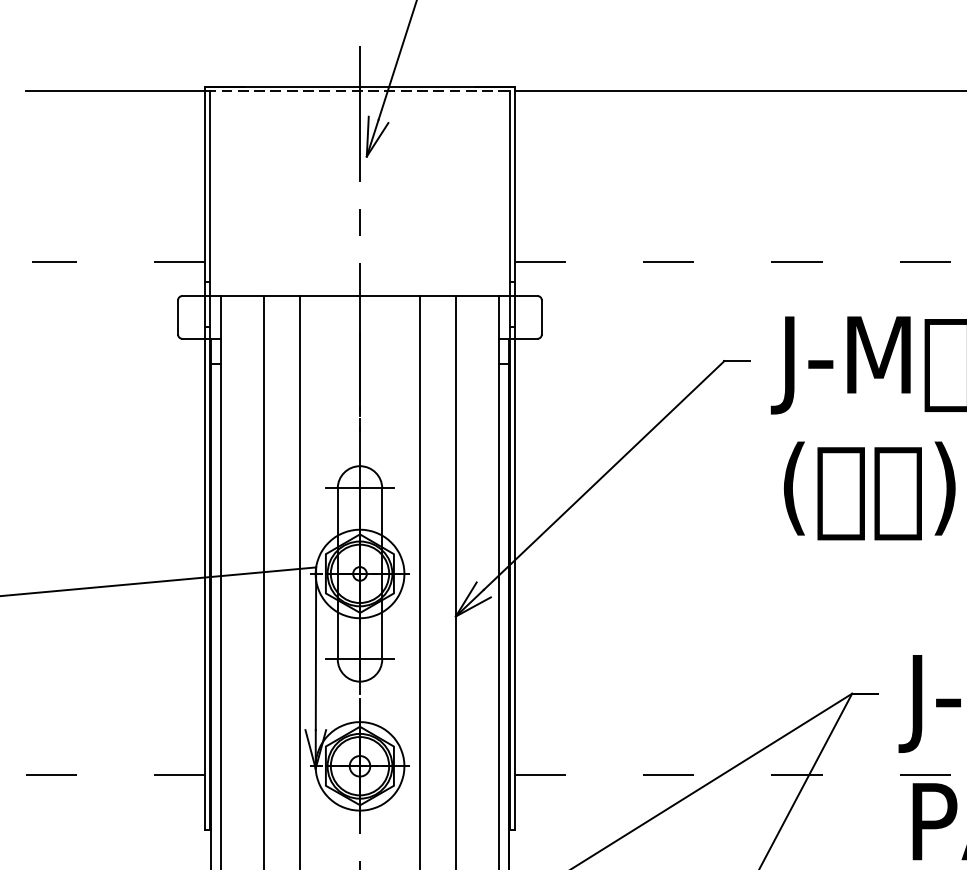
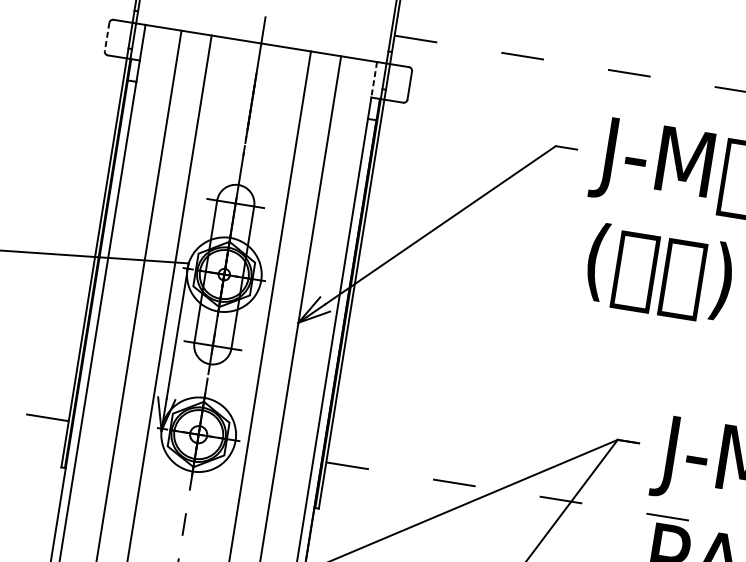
line: (178, 317) -> (107, 37), solid -> dashed
line: (499, 317) -> (374, 79), solid -> dashed

